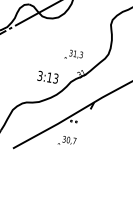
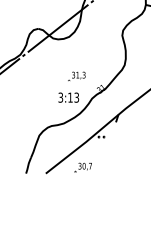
part: (73, 55) -> (76, 76), moved
part: (66, 141) -> (82, 167), moved

